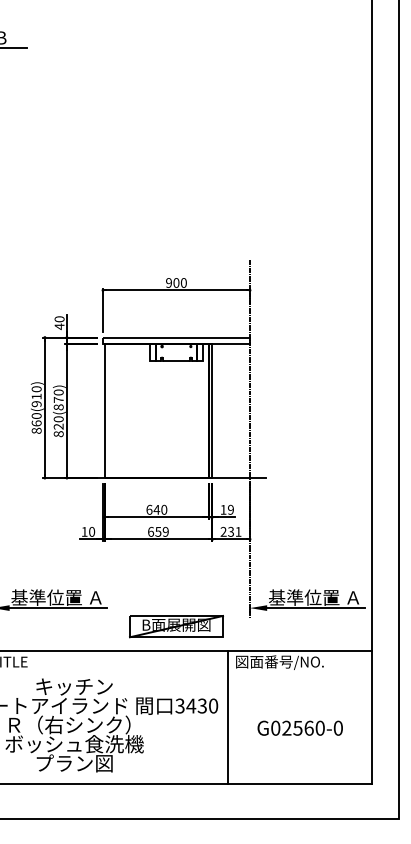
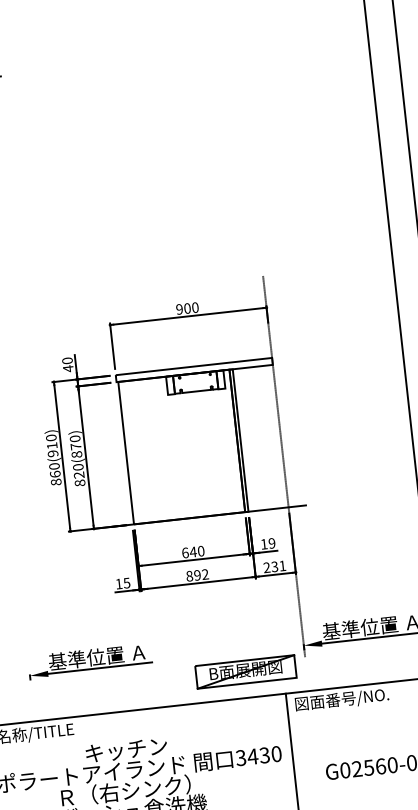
text: (92, 531) -> (127, 582), 10 -> 15
text: (158, 531) -> (197, 574), 659 -> 892
part: (176, 626) -> (245, 671), moved

